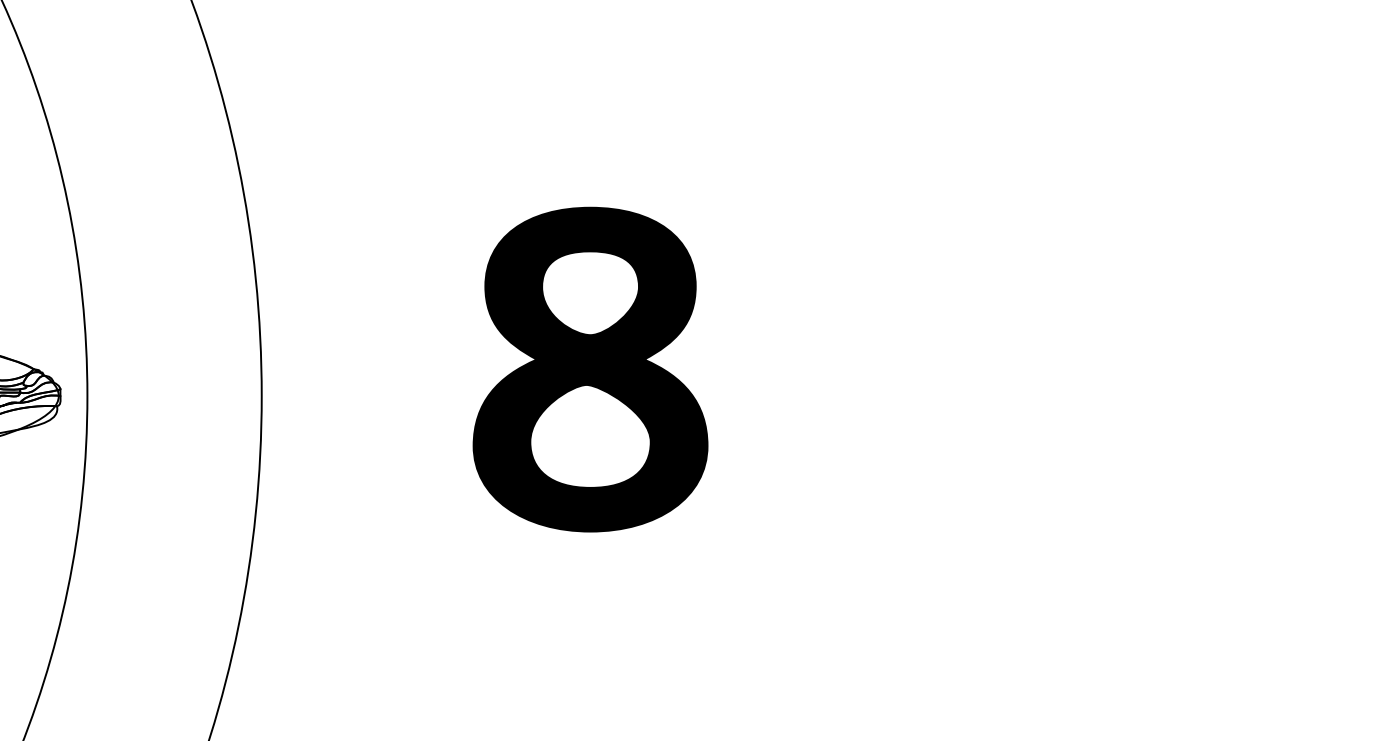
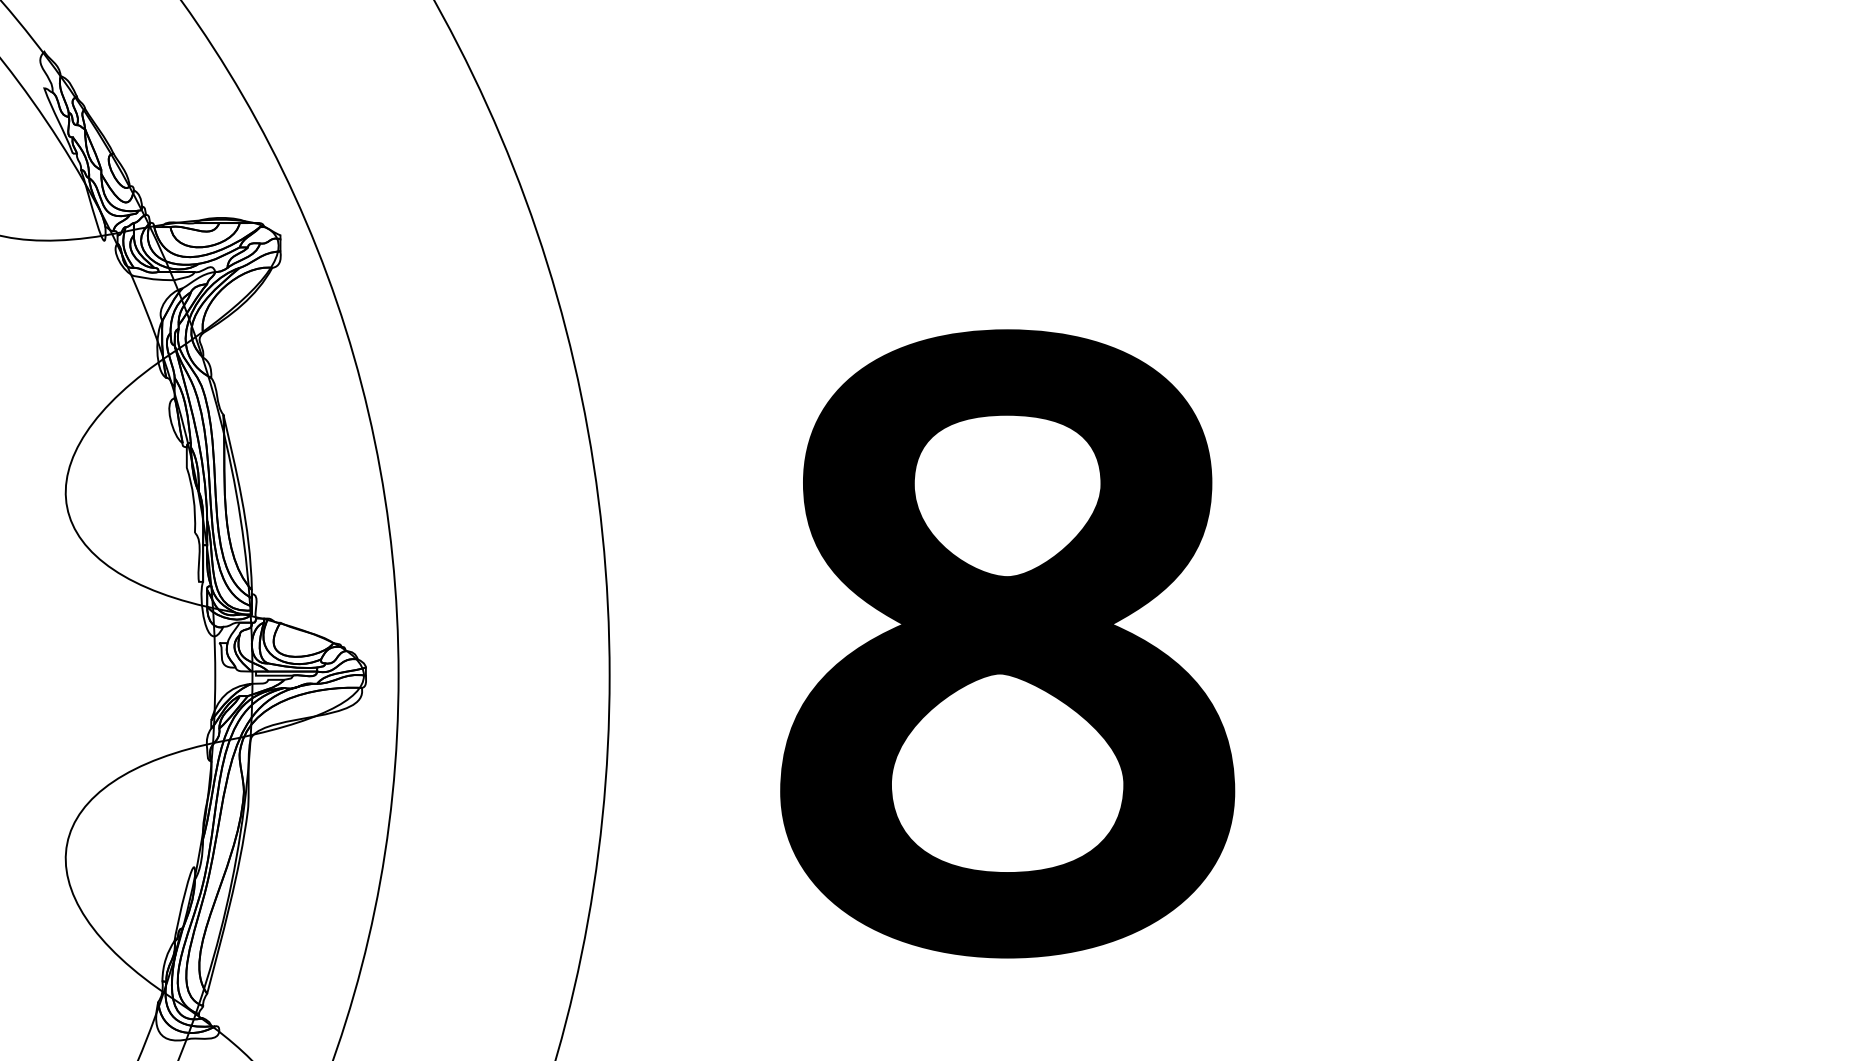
part: (590, 369) -> (1007, 643), size x1.6

